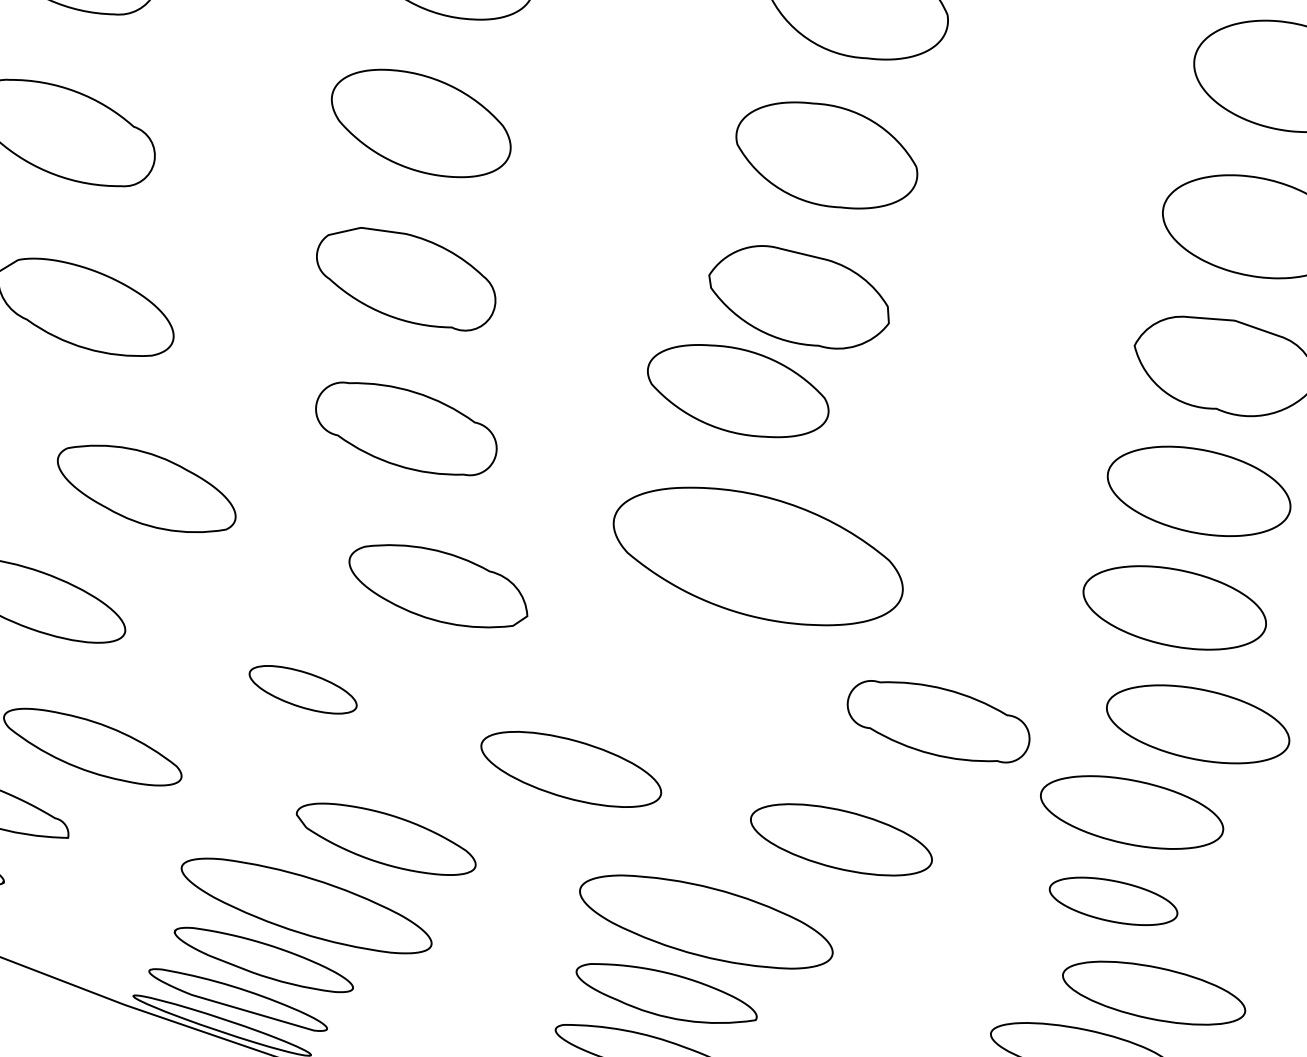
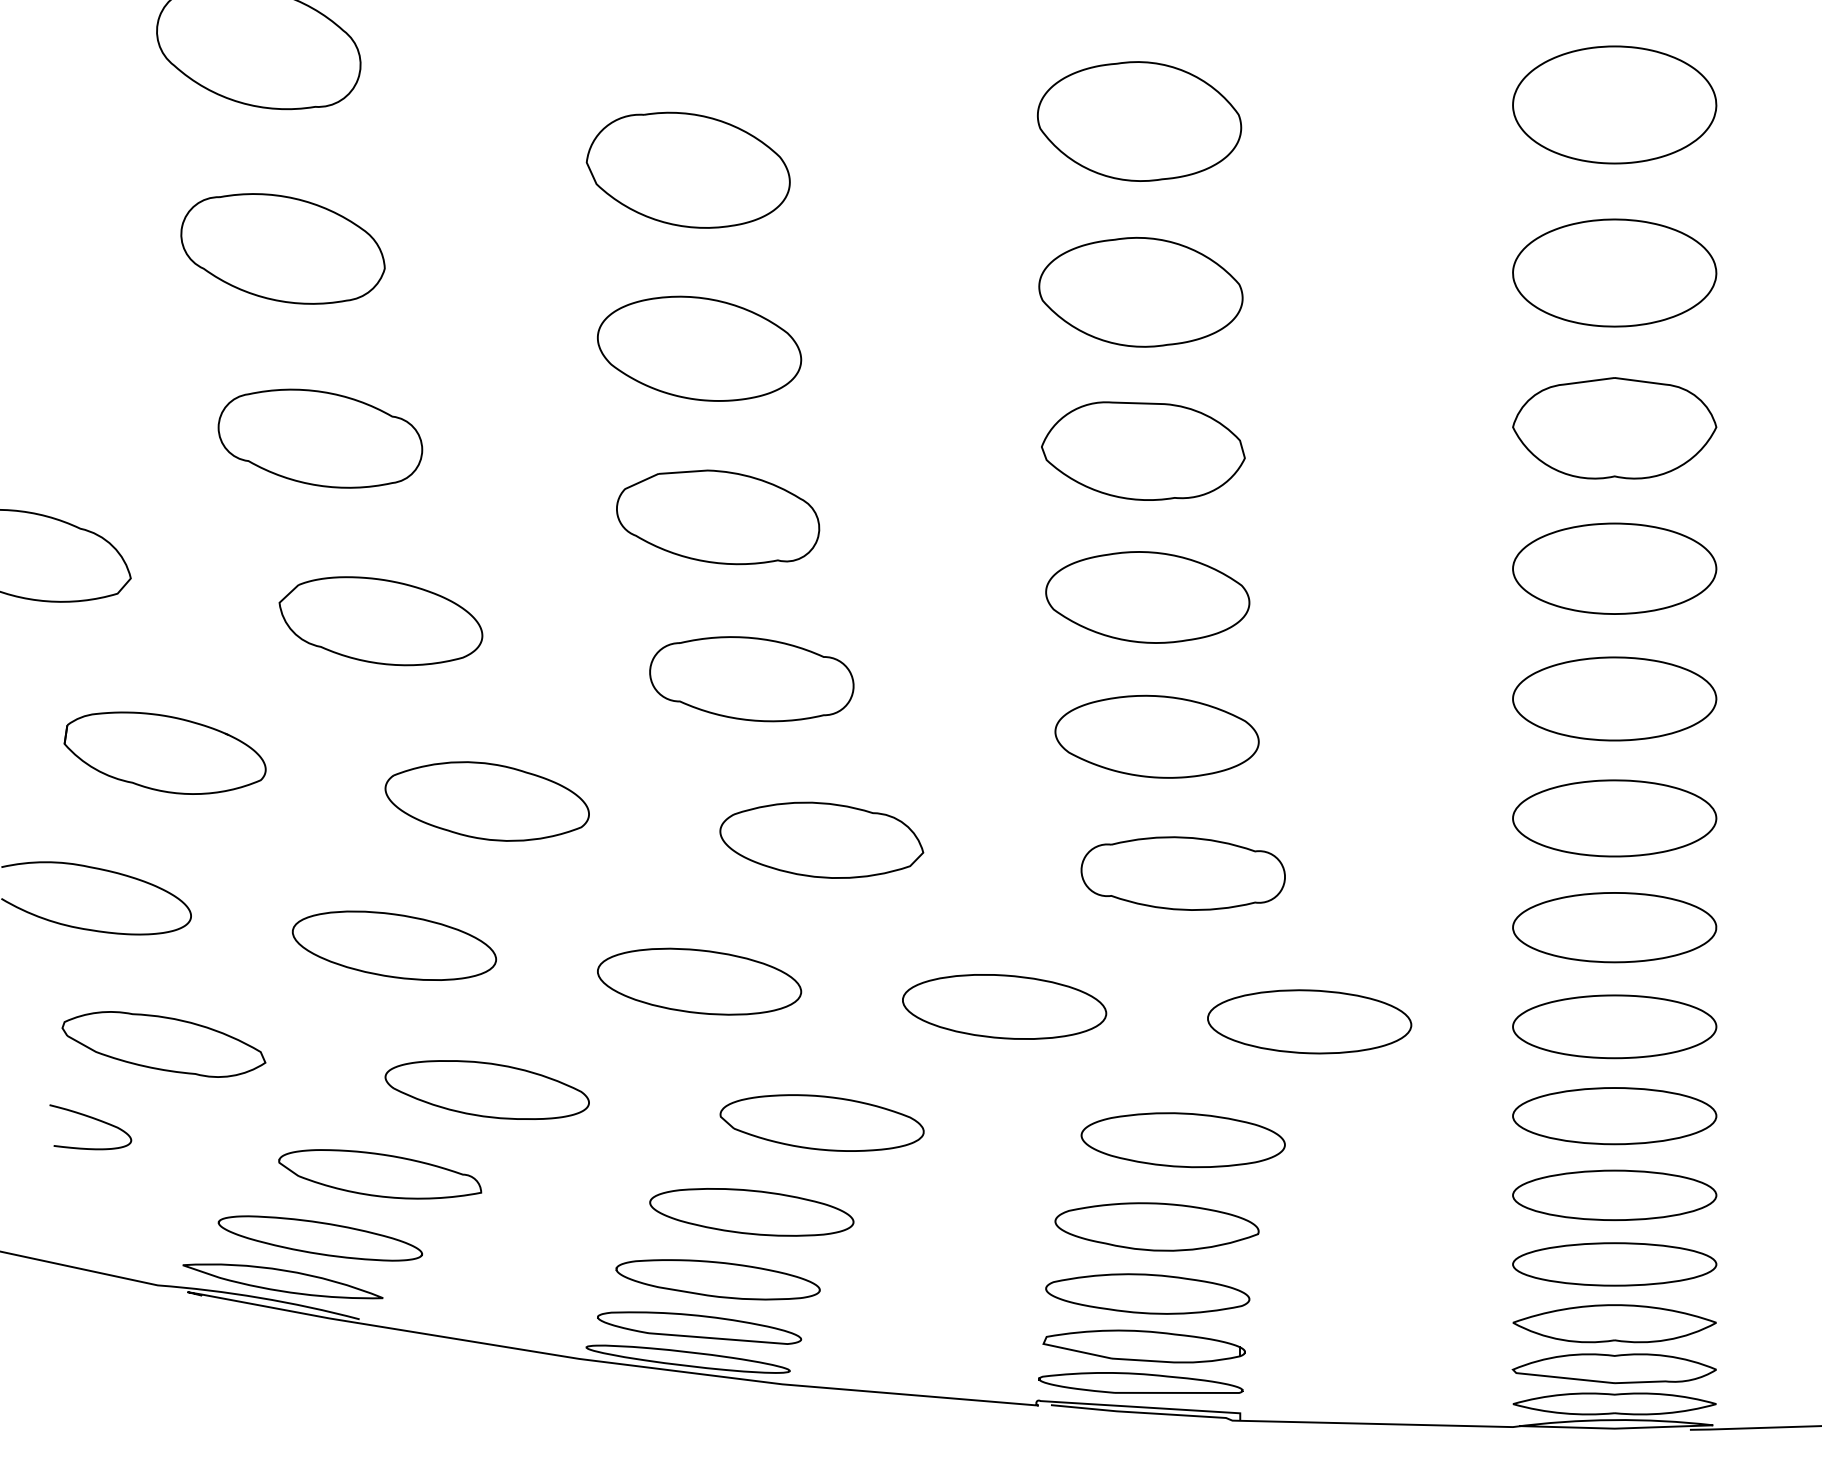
part: (738, 391) -> (1147, 597), moved
part: (757, 555) -> (1156, 736), size x0.62
part: (303, 689) -> (699, 981), size x1.67
part: (937, 721) -> (1182, 873), moved
part: (1197, 724) -> (1614, 818), moved
part: (1113, 900) -> (1614, 1026), size x1.43
part: (306, 906) -> (751, 1212), size x0.71
part: (705, 922) -> (1182, 1140), size x0.71
part: (1153, 993) -> (1614, 1116), moved

